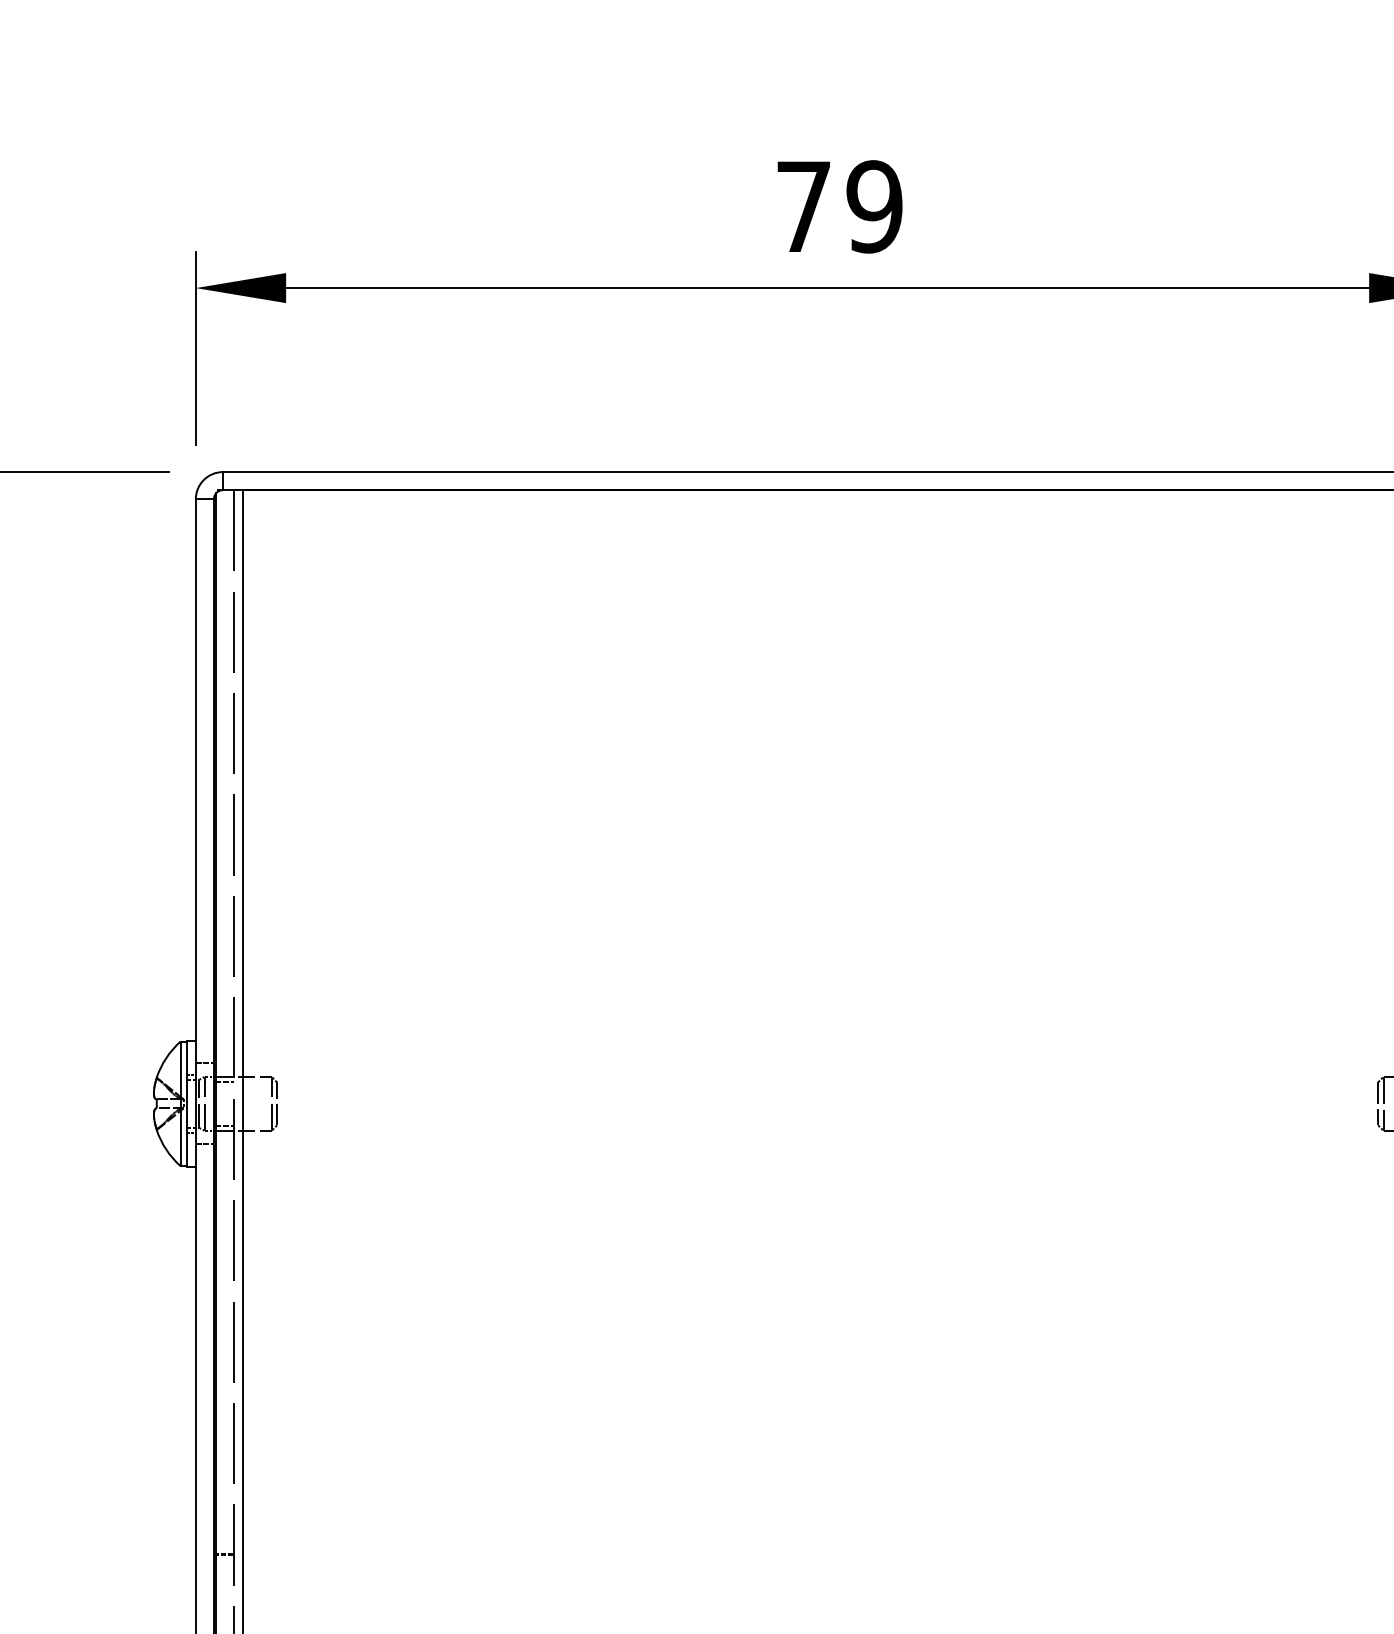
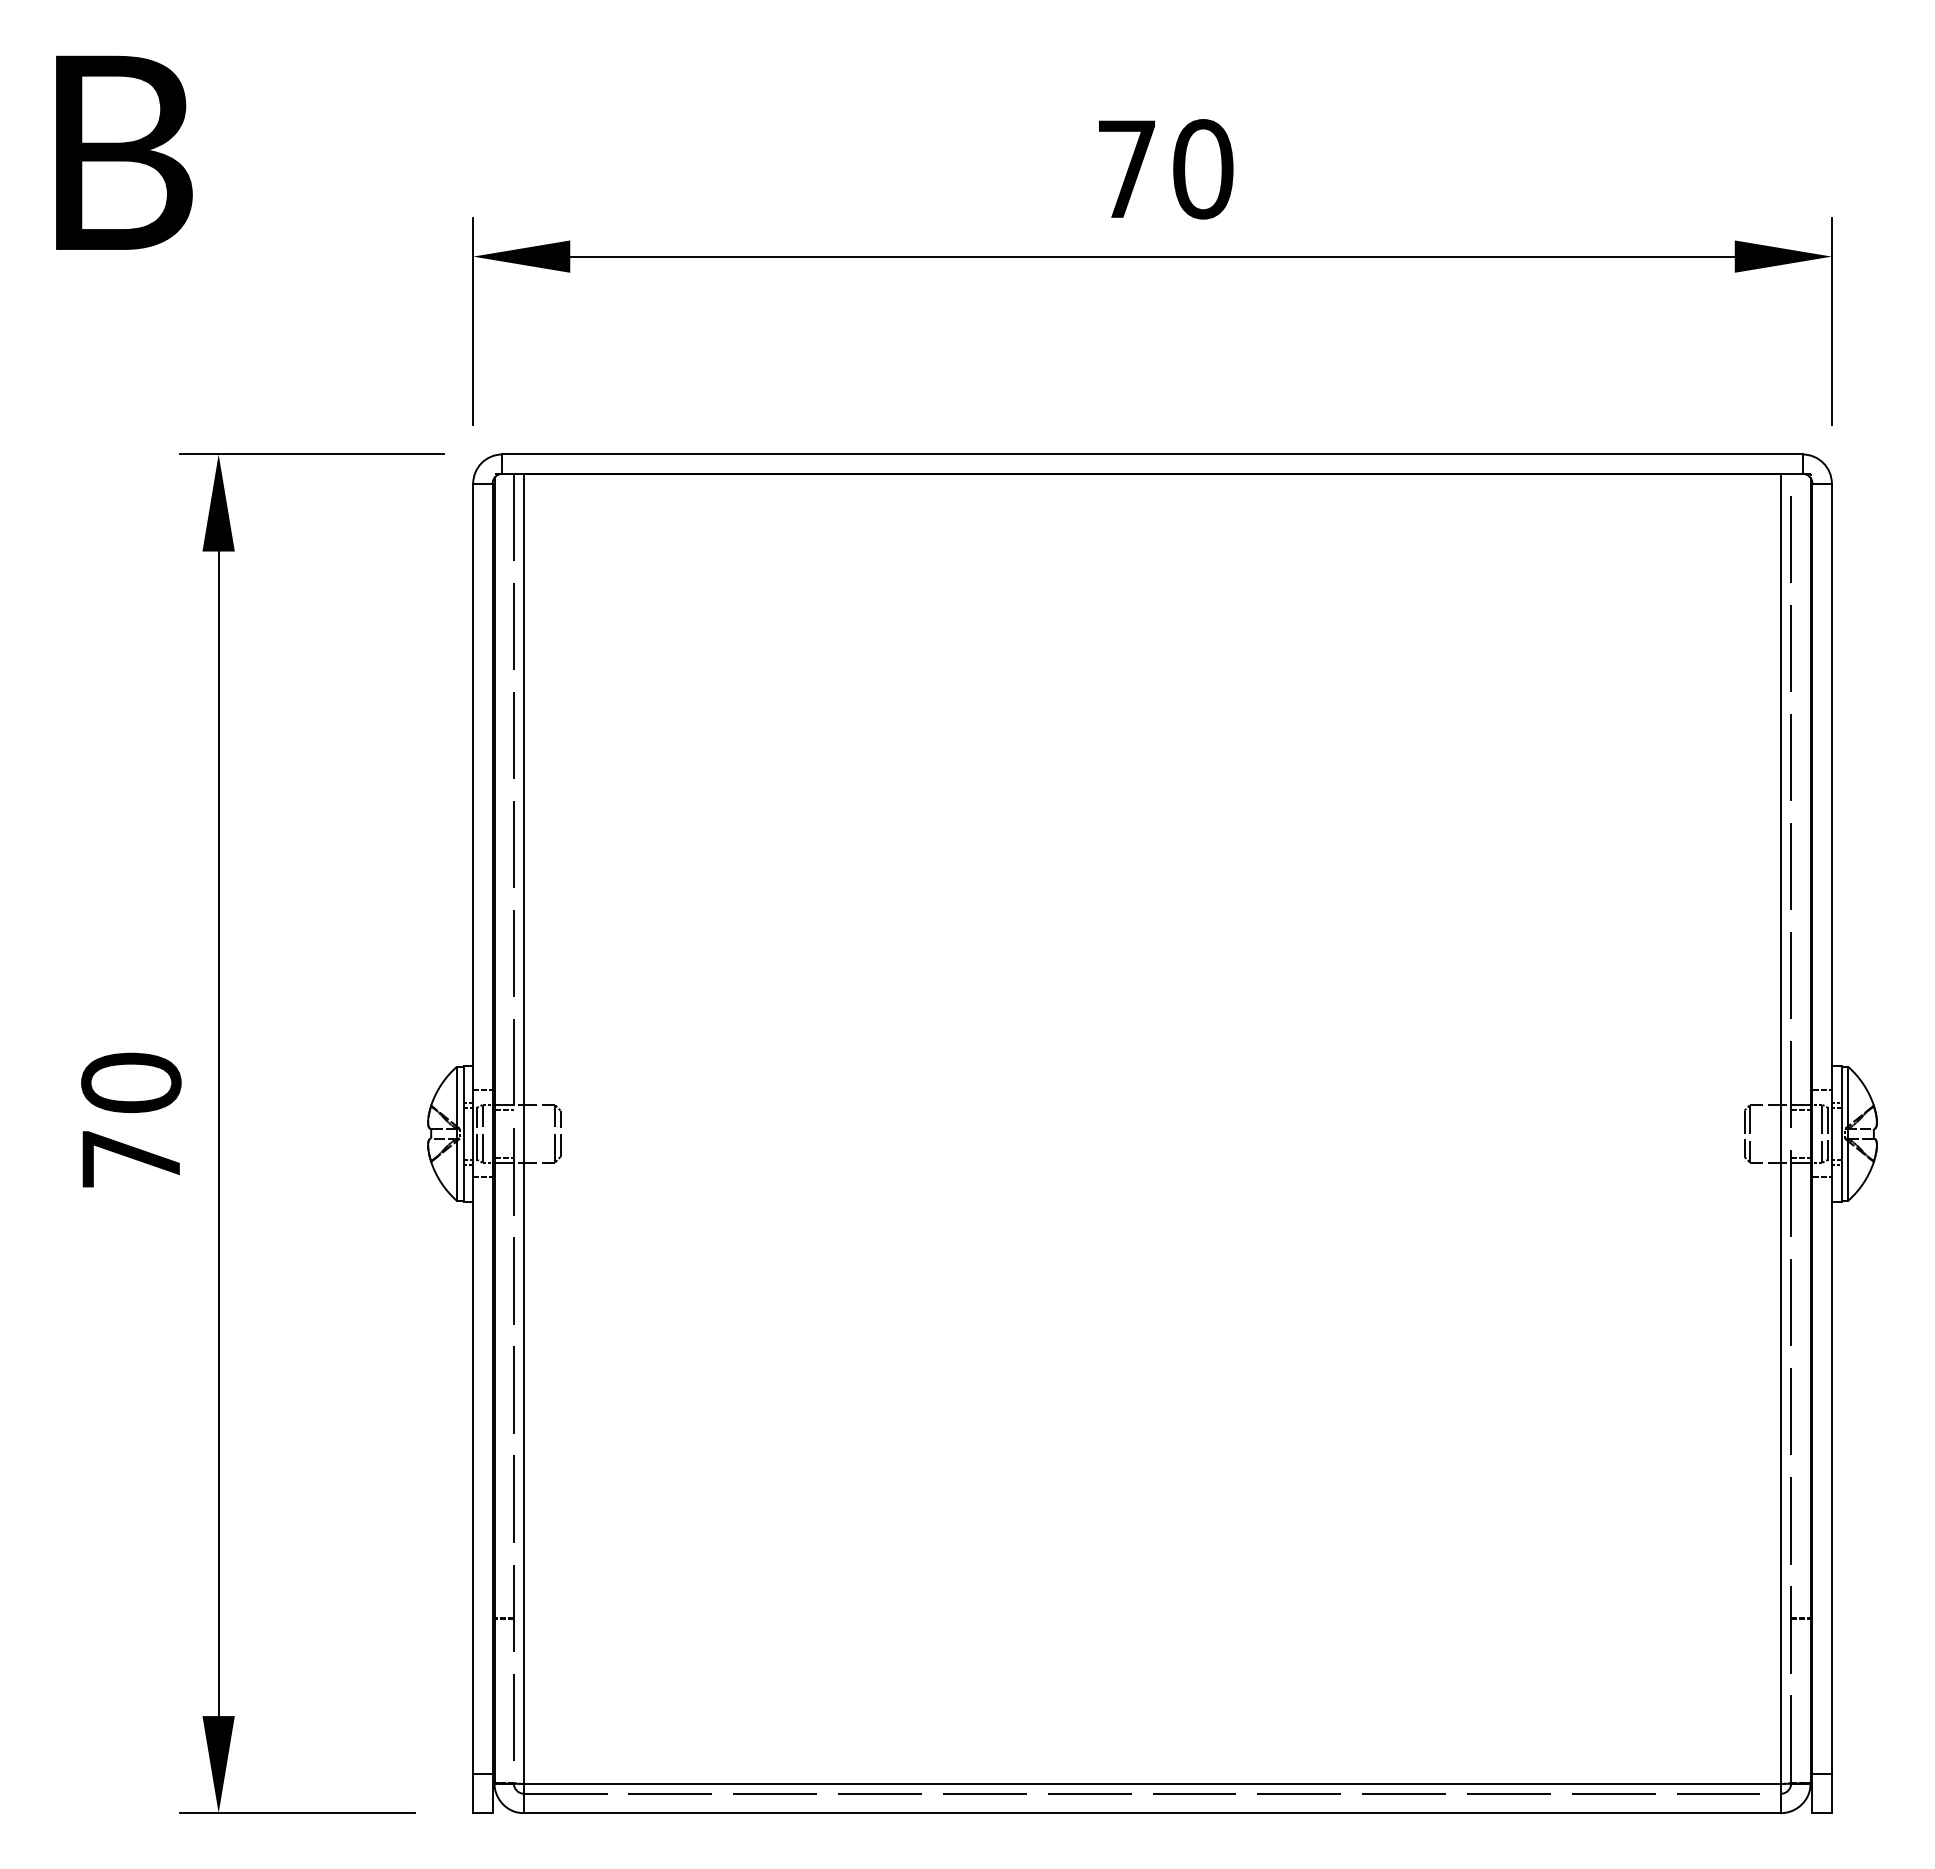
text: (874, 207) -> (1202, 169), 79 -> 70

